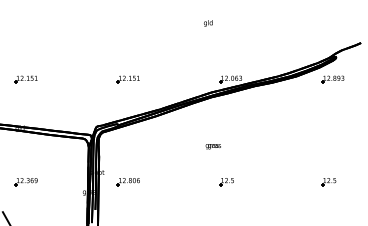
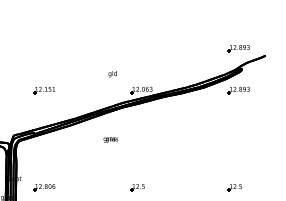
text: (208, 23) -> (112, 74), moved
part: (332, 35) -> (238, 48), added
text: (212, 146) -> (110, 139), moved

